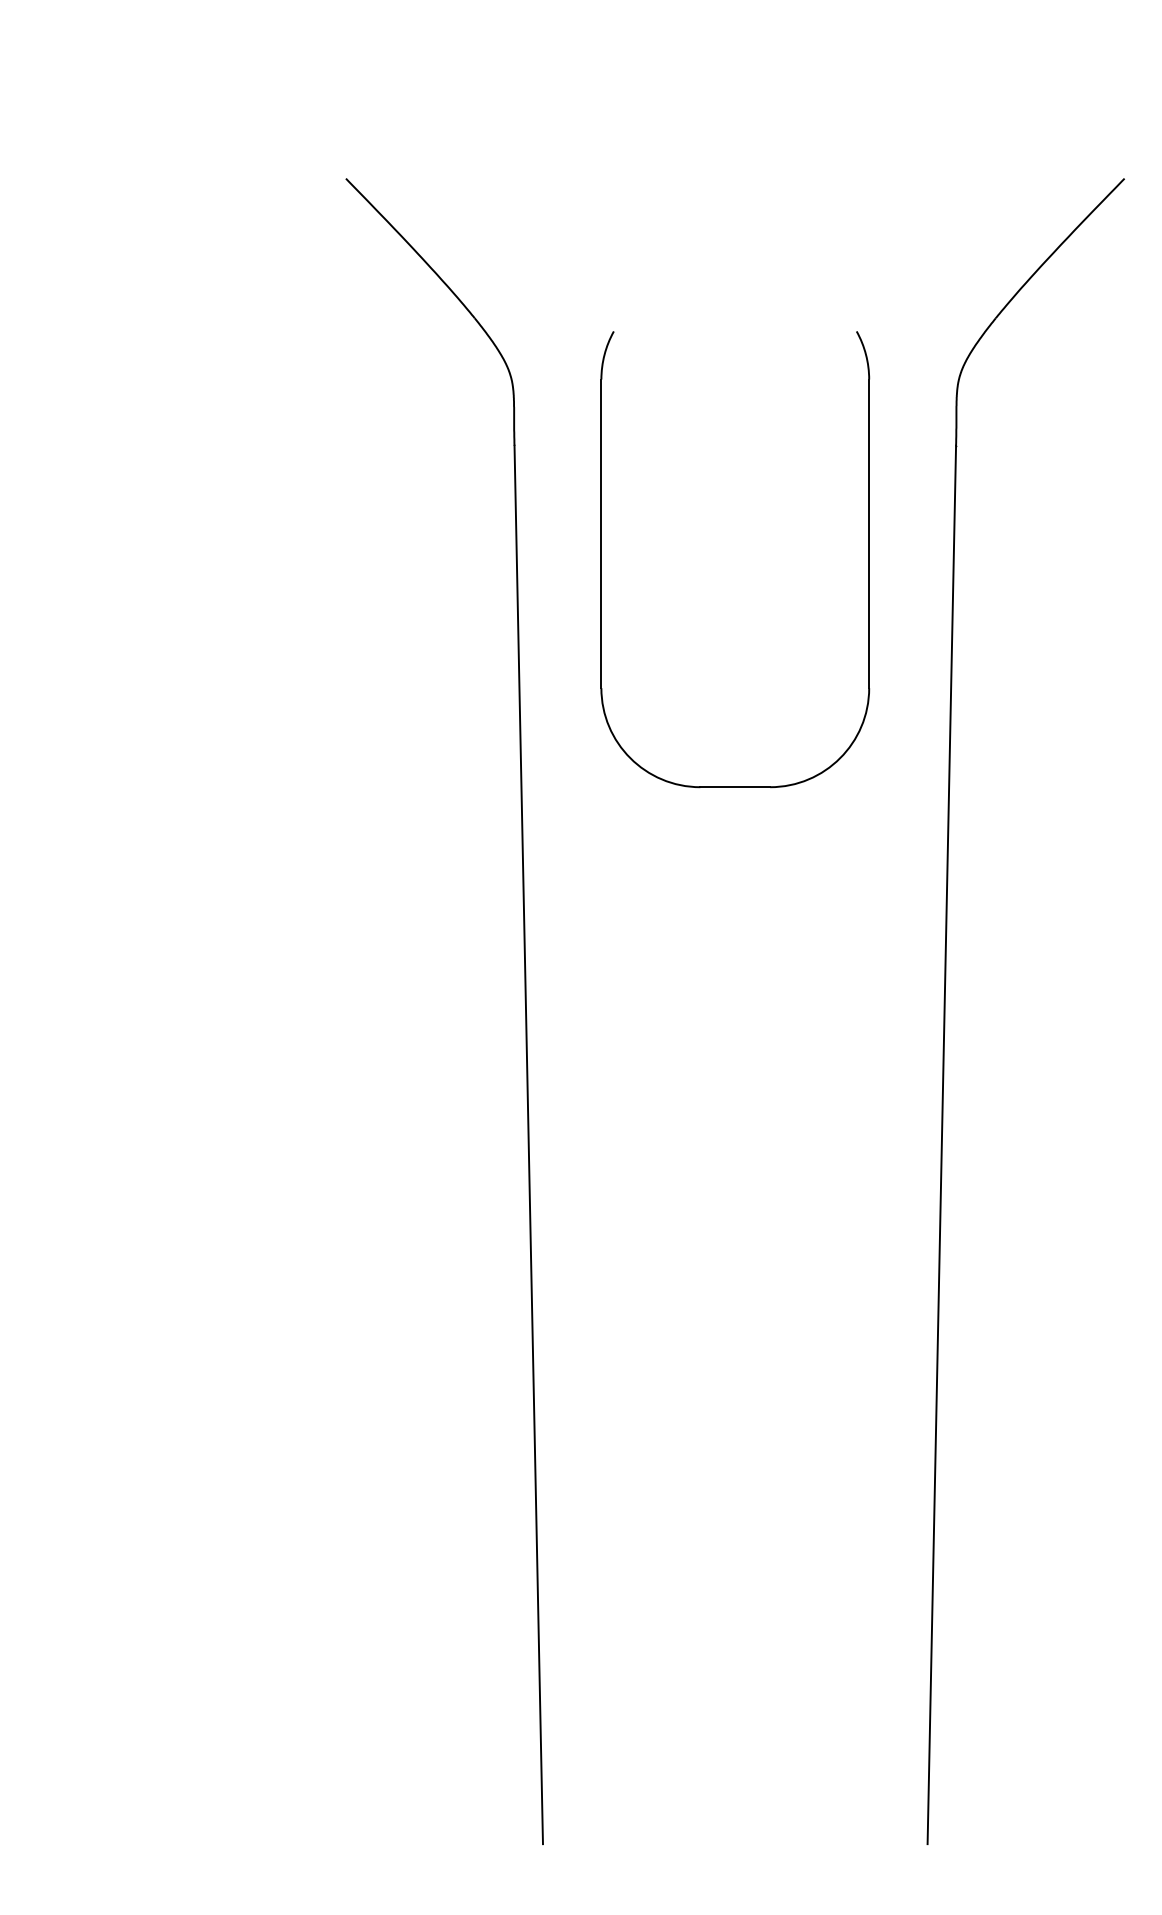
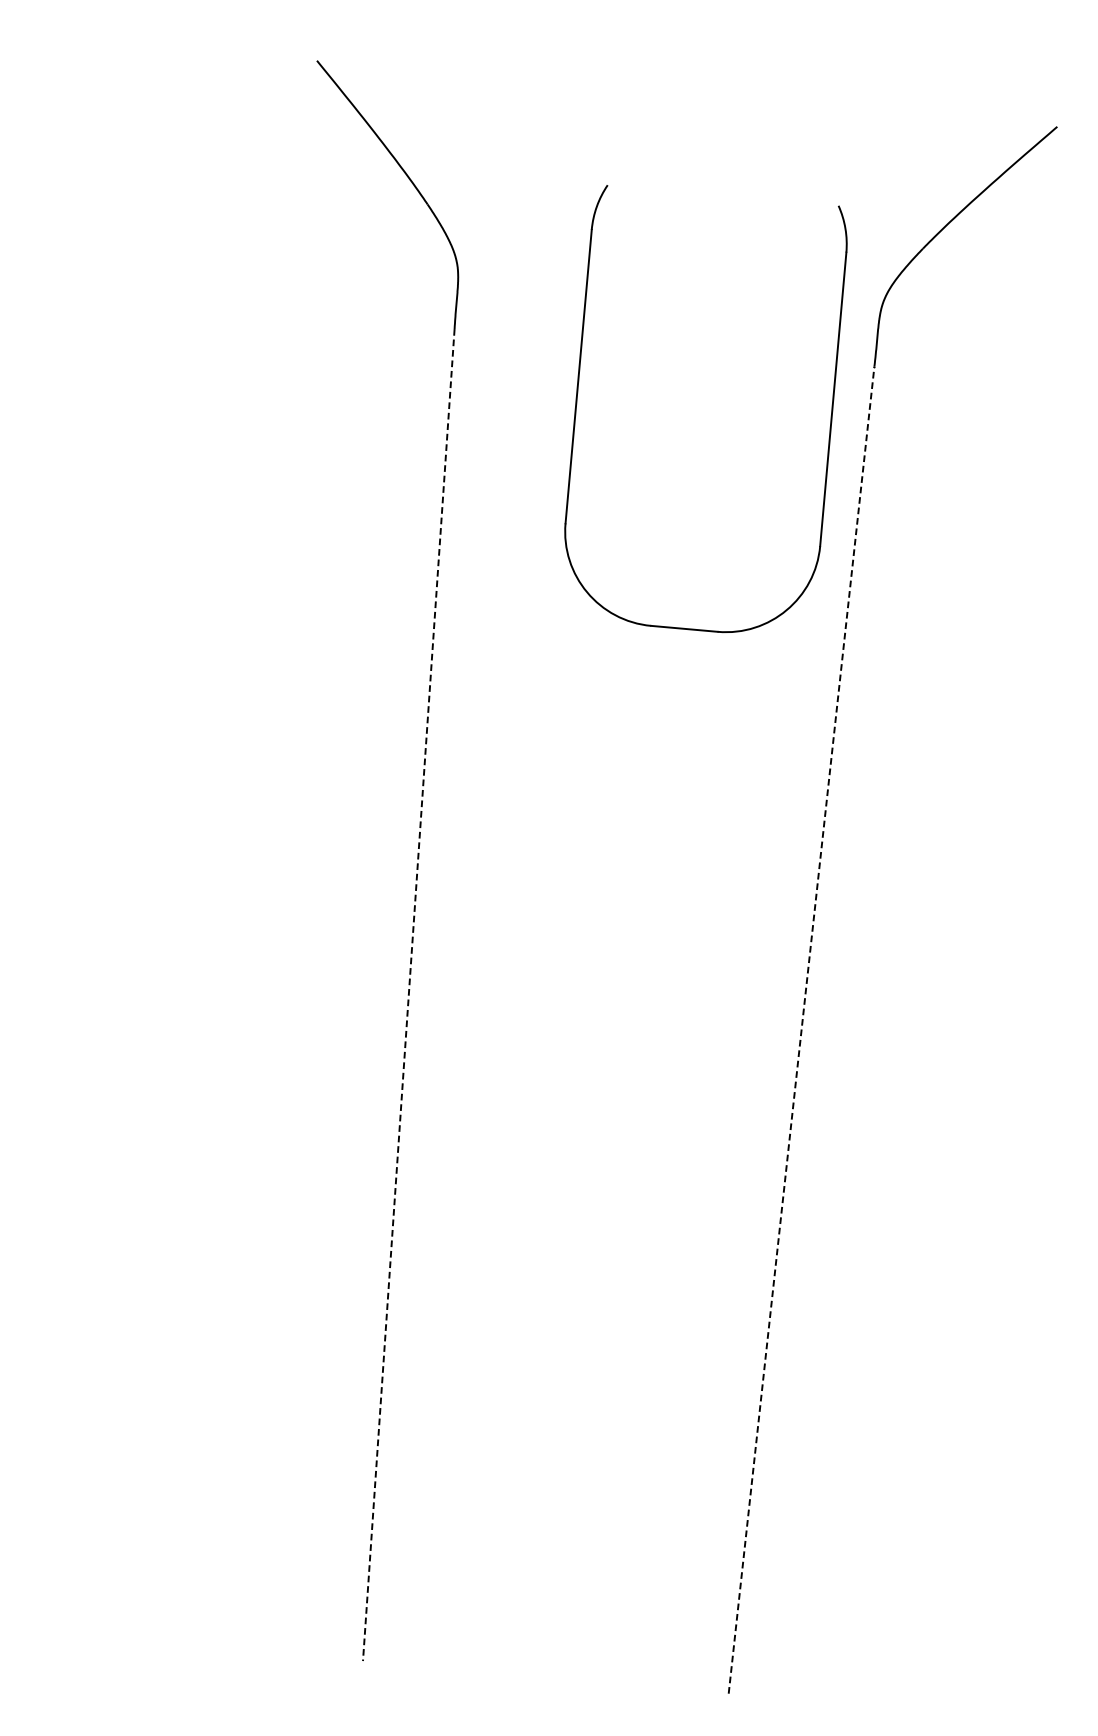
part: (868, 559) -> (830, 423), moved
line: (941, 1144) -> (801, 1029), solid -> dashed
line: (528, 1145) -> (408, 995), solid -> dashed

